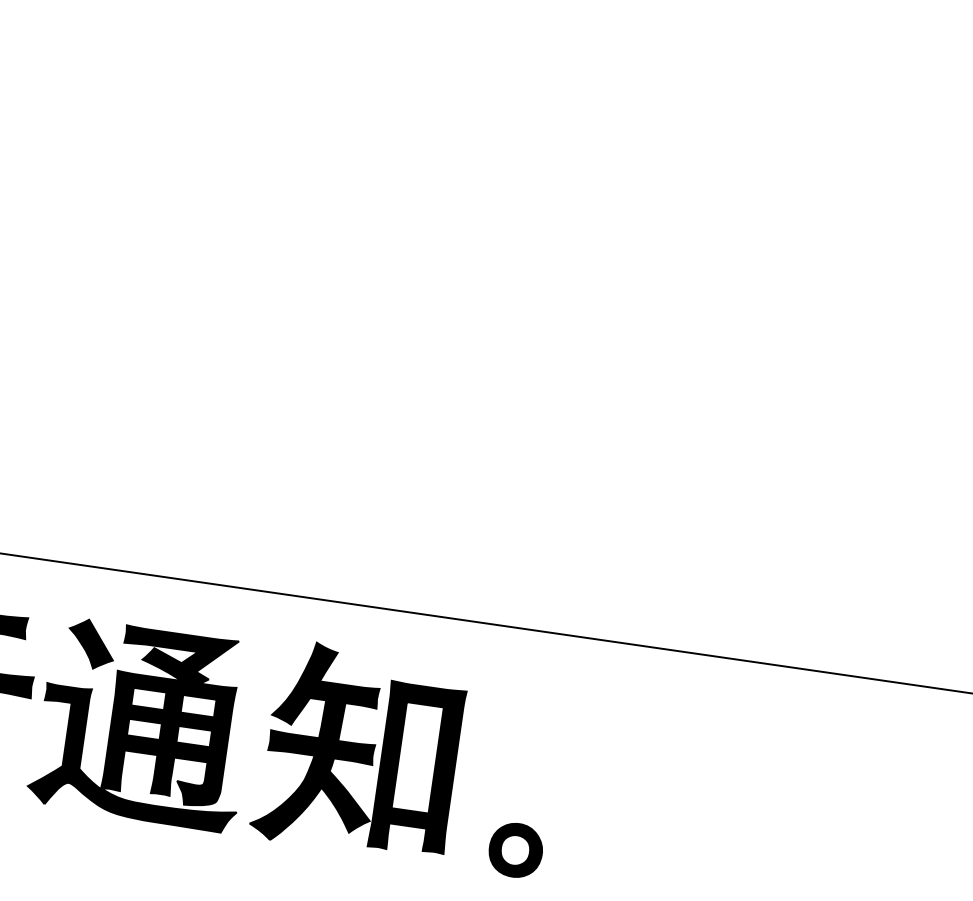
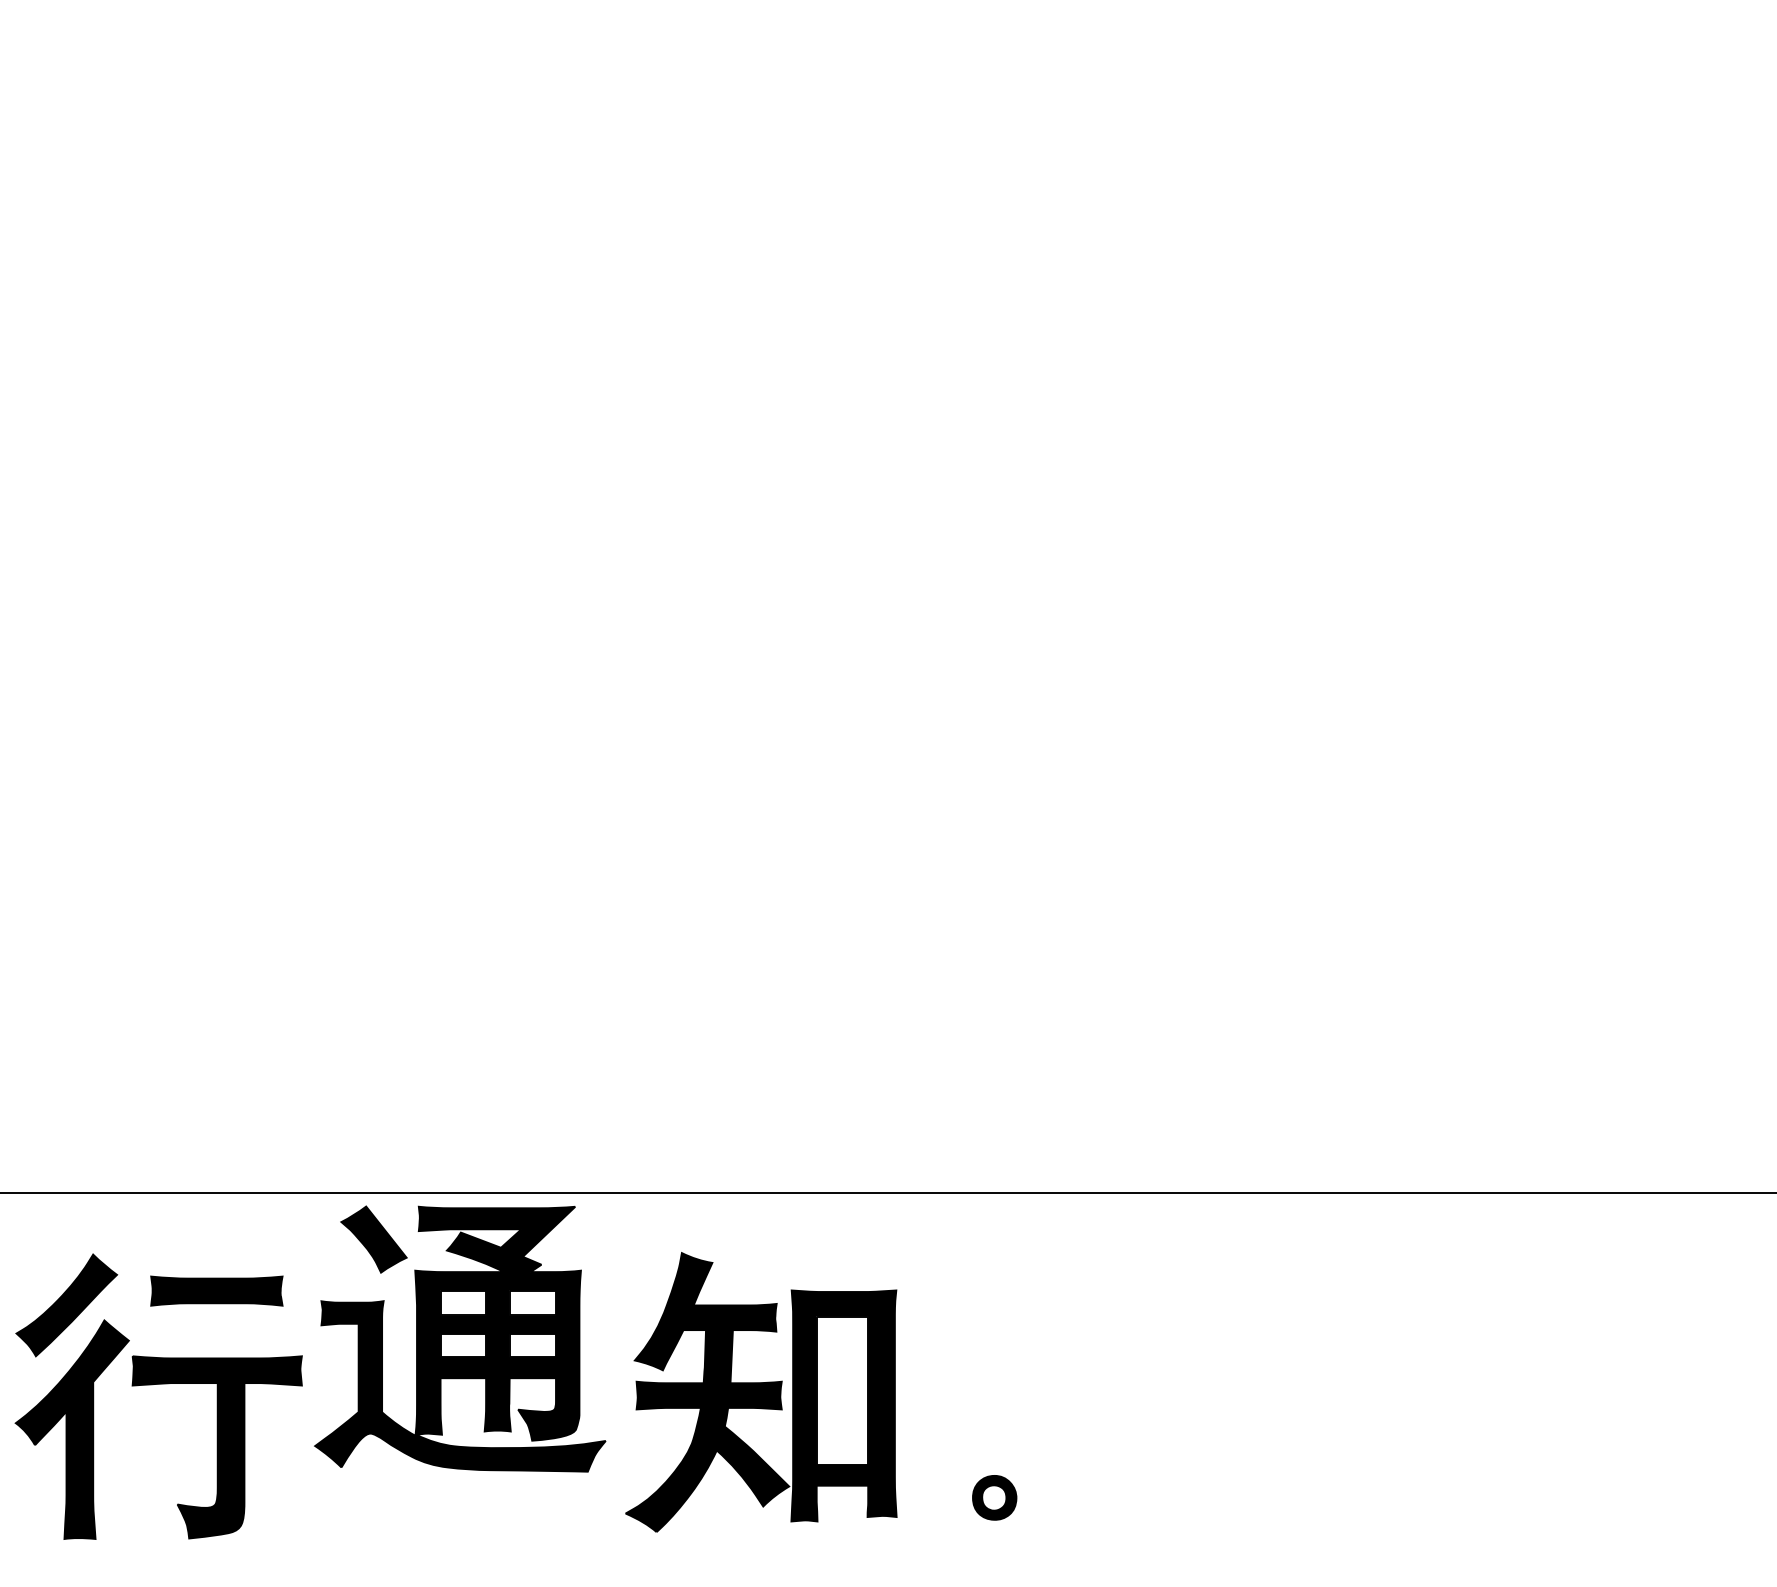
part: (143, 724) -> (460, 1338), moved
part: (515, 850) -> (994, 1497), size x0.6

